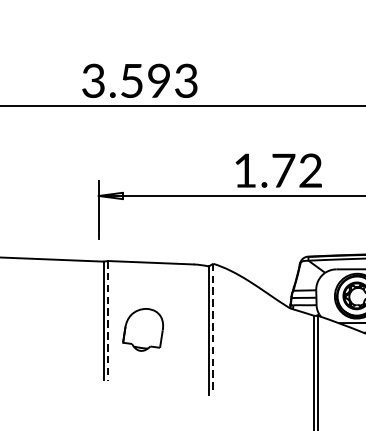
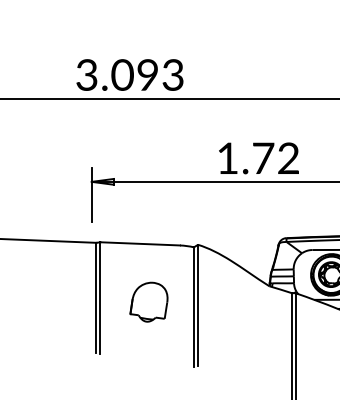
text: (131, 80) -> (122, 74), 3.593 -> 3.093
line: (108, 320) -> (100, 297), dashed -> solid
part: (142, 329) -> (148, 301), moved
line: (213, 329) -> (198, 305), dashed -> solid

